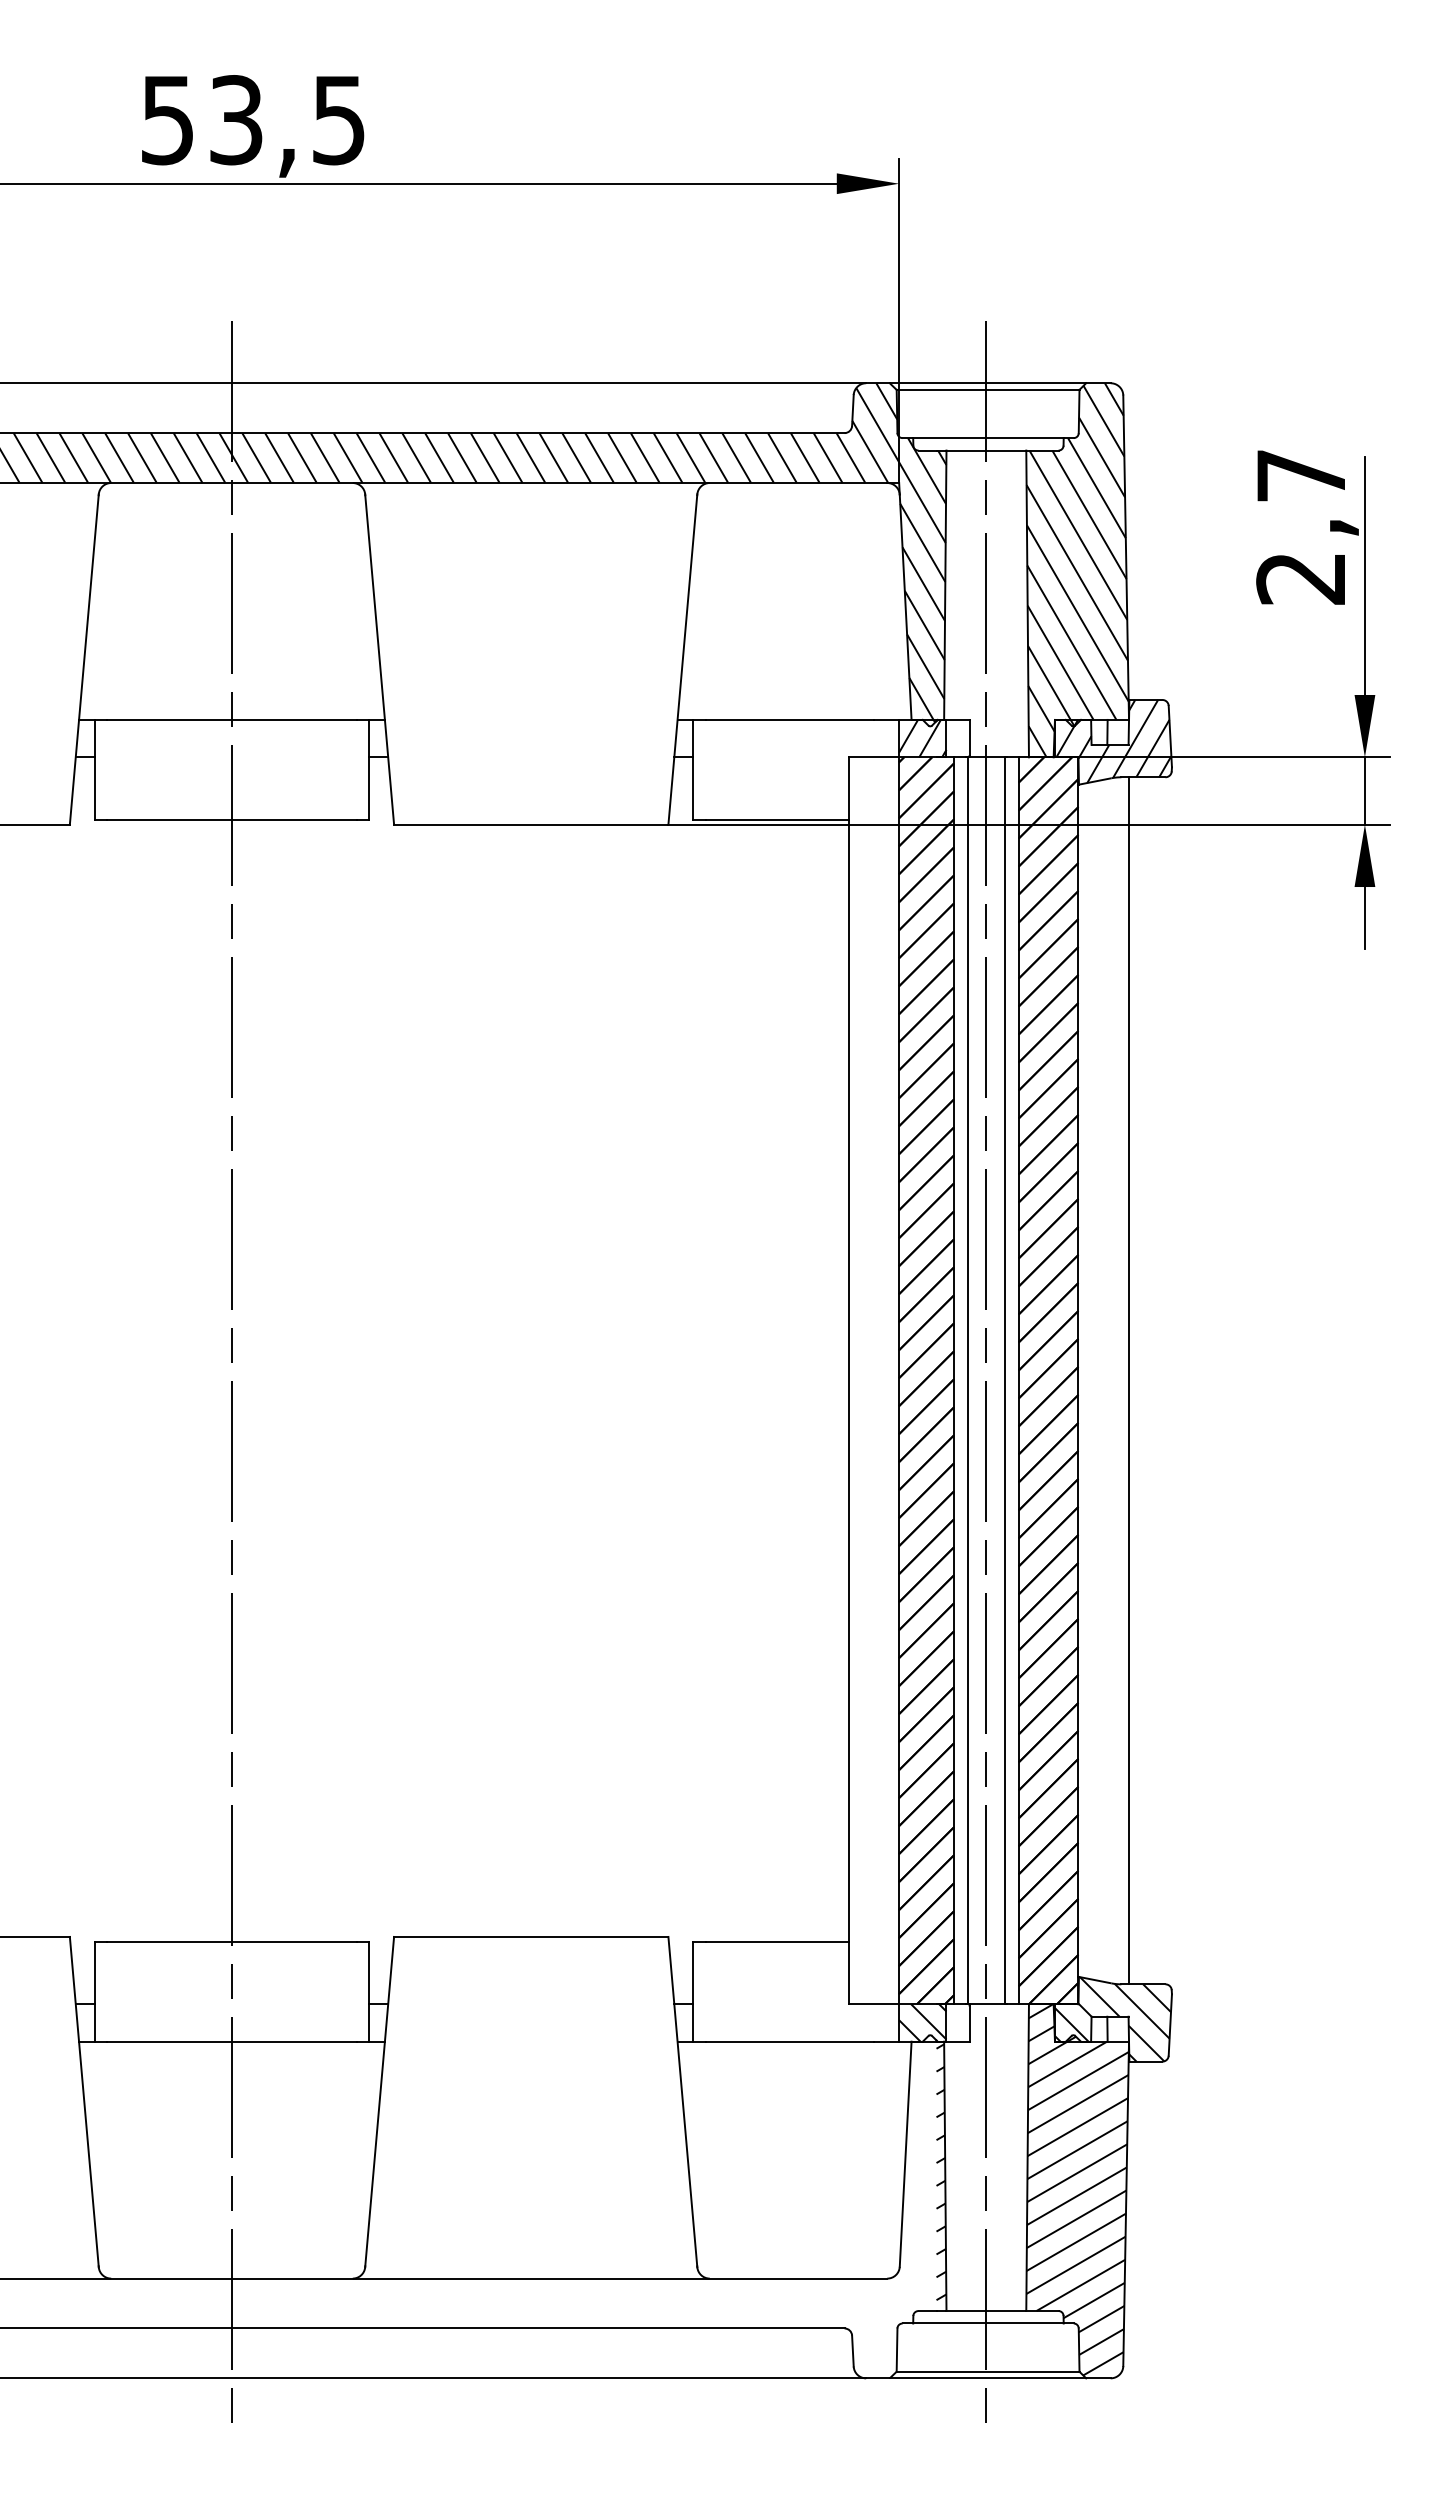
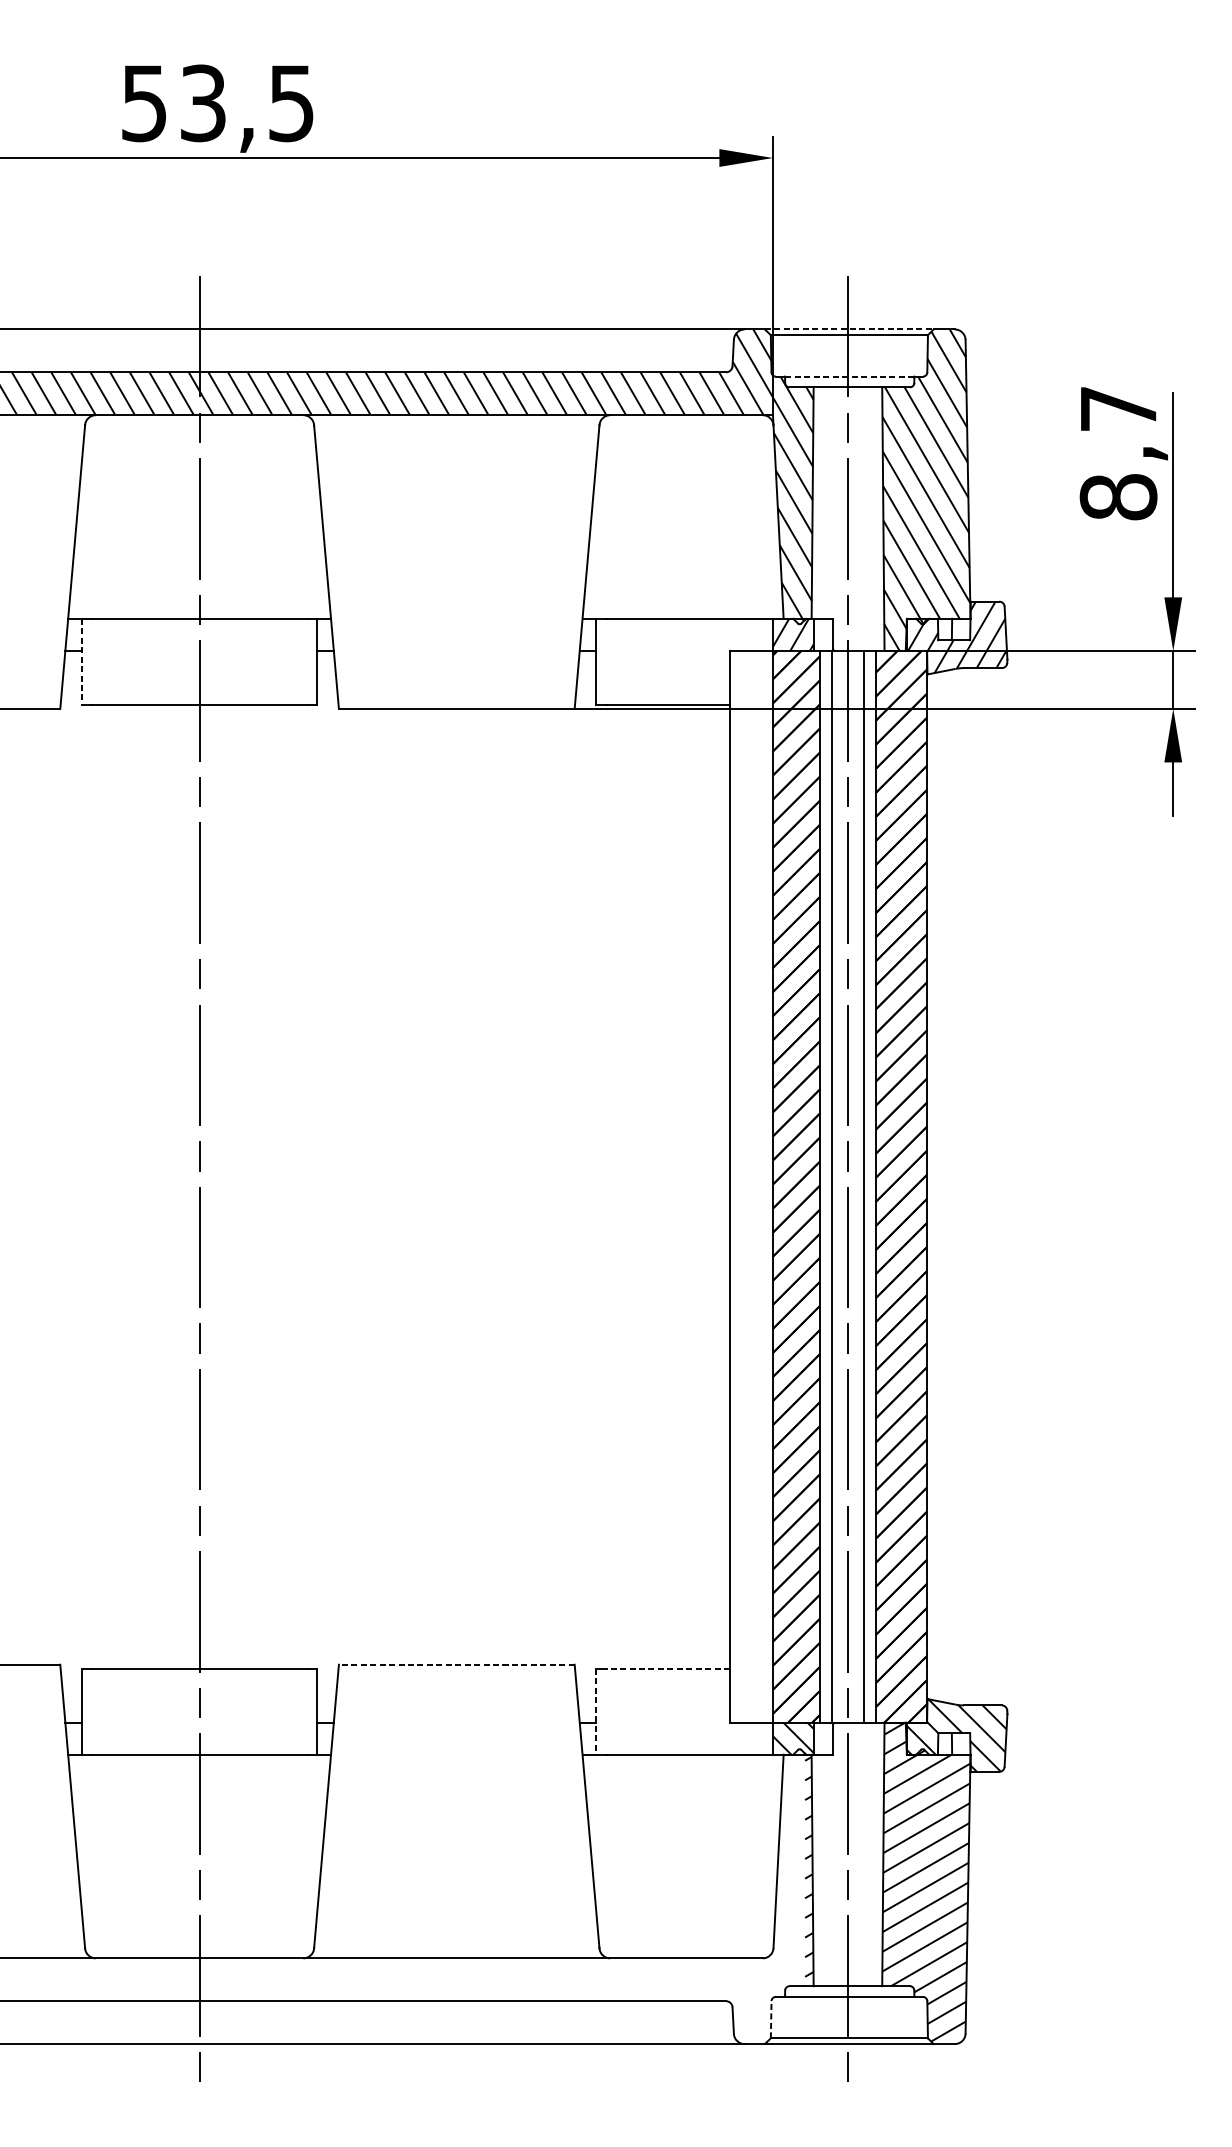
line: (988, 383) -> (849, 329), solid -> dashed
line: (987, 438) -> (848, 376), solid -> dashed
text: (1301, 578) -> (1118, 497), 2,7 -> 8,7
line: (94, 769) -> (81, 661), solid -> dashed
line: (1129, 1380) -> (970, 1186), removed
line: (530, 1936) -> (456, 1664), solid -> dashed
line: (777, 1941) -> (668, 1668), solid -> dashed
line: (693, 1991) -> (596, 1711), solid -> dashed
line: (897, 2350) -> (771, 2020), solid -> dashed

